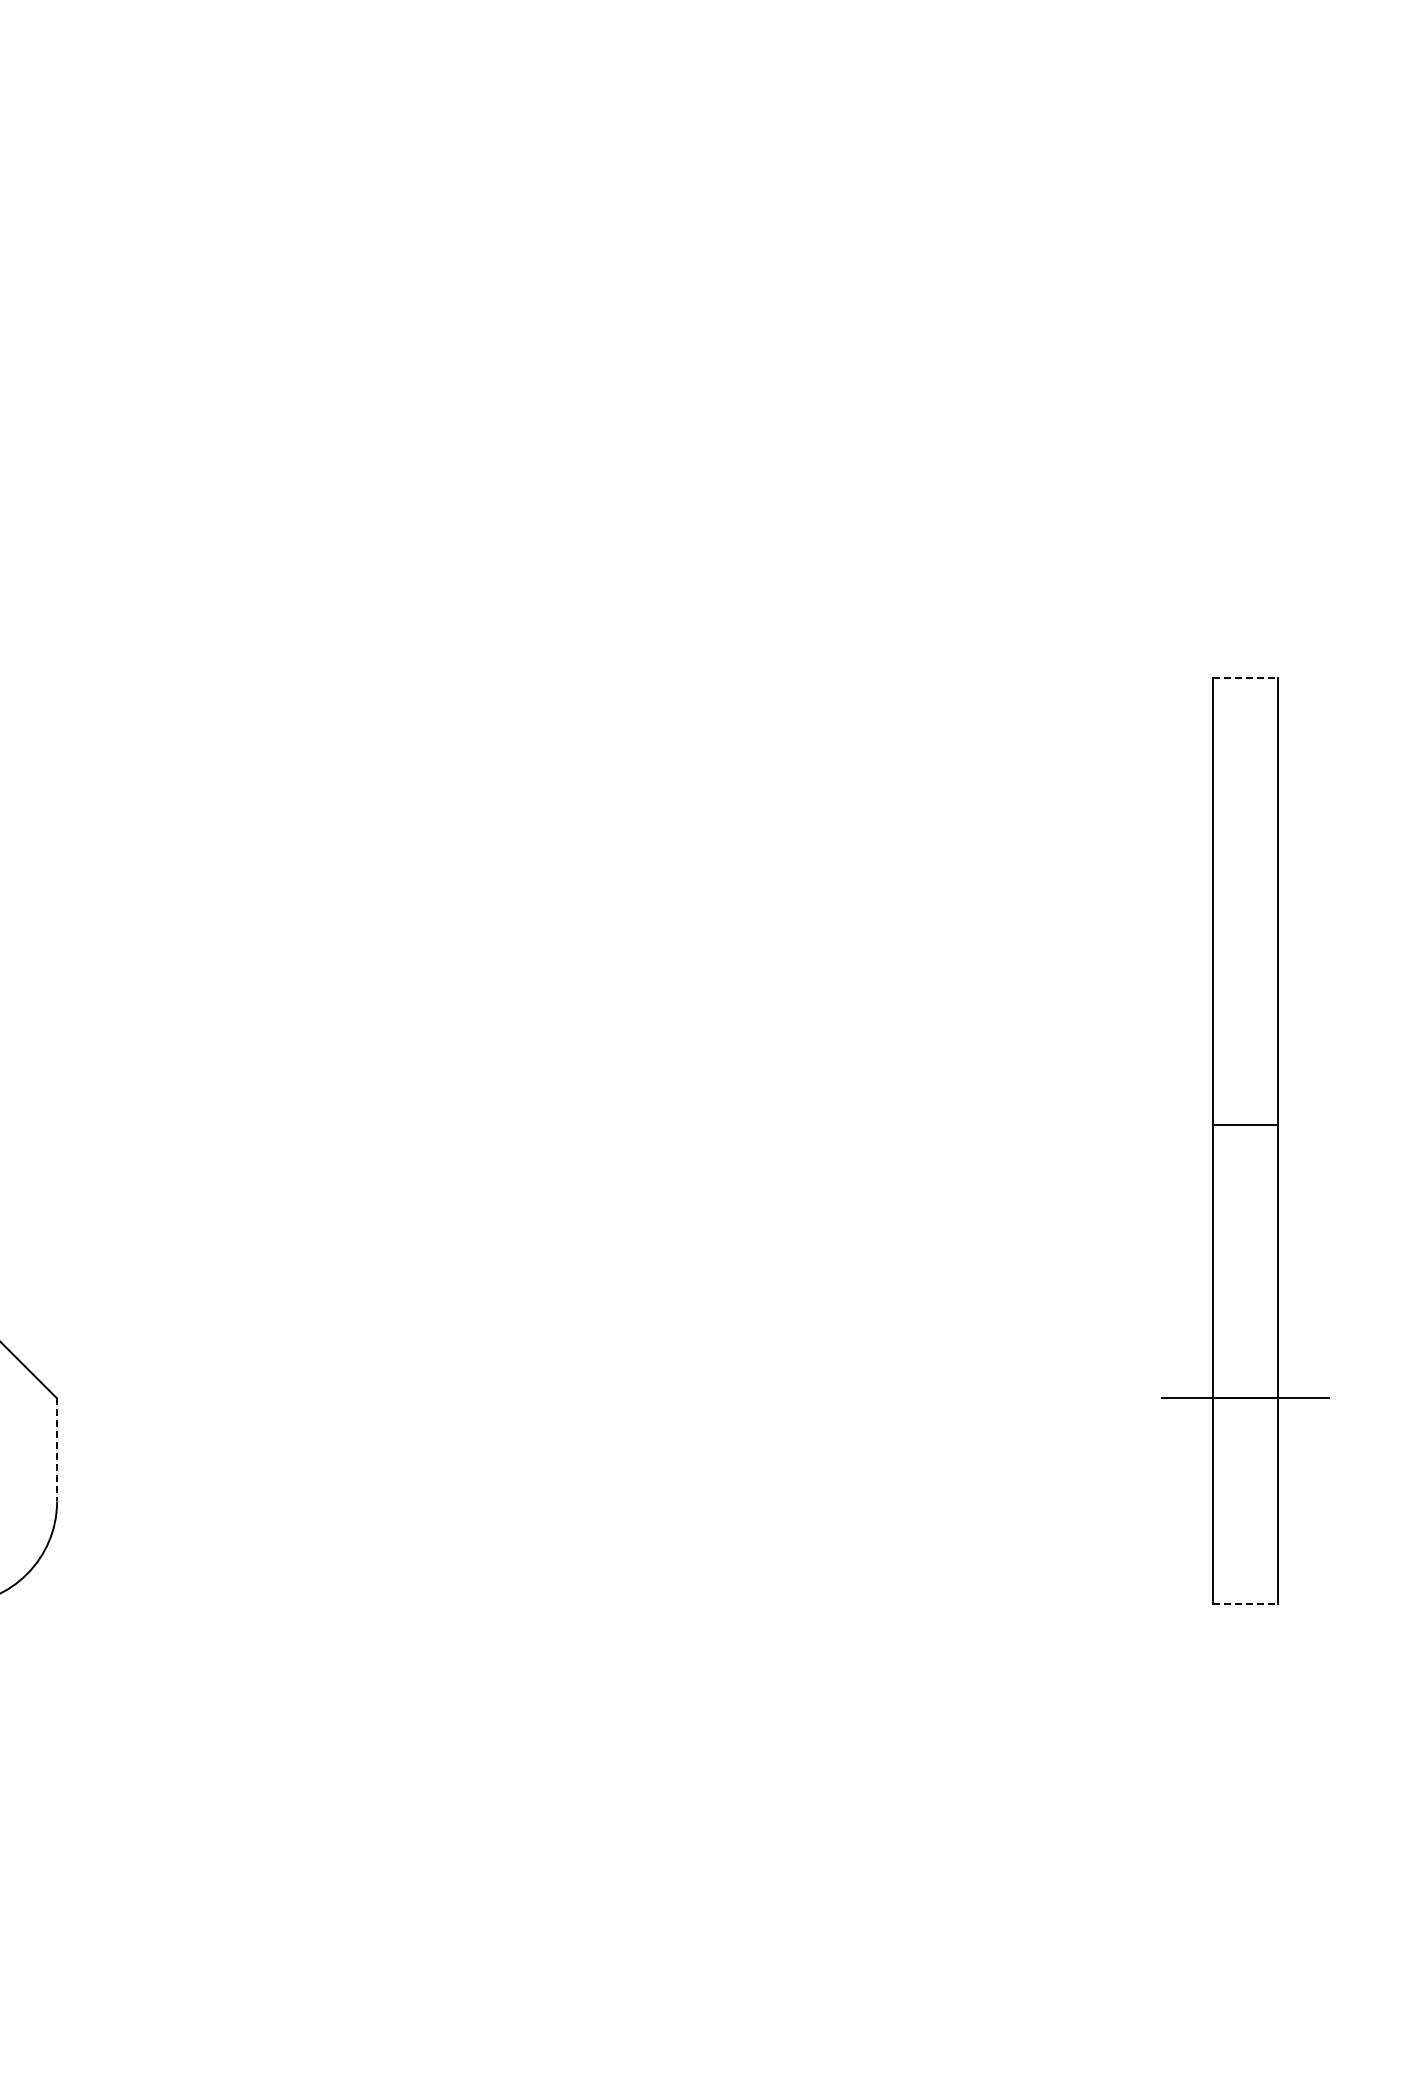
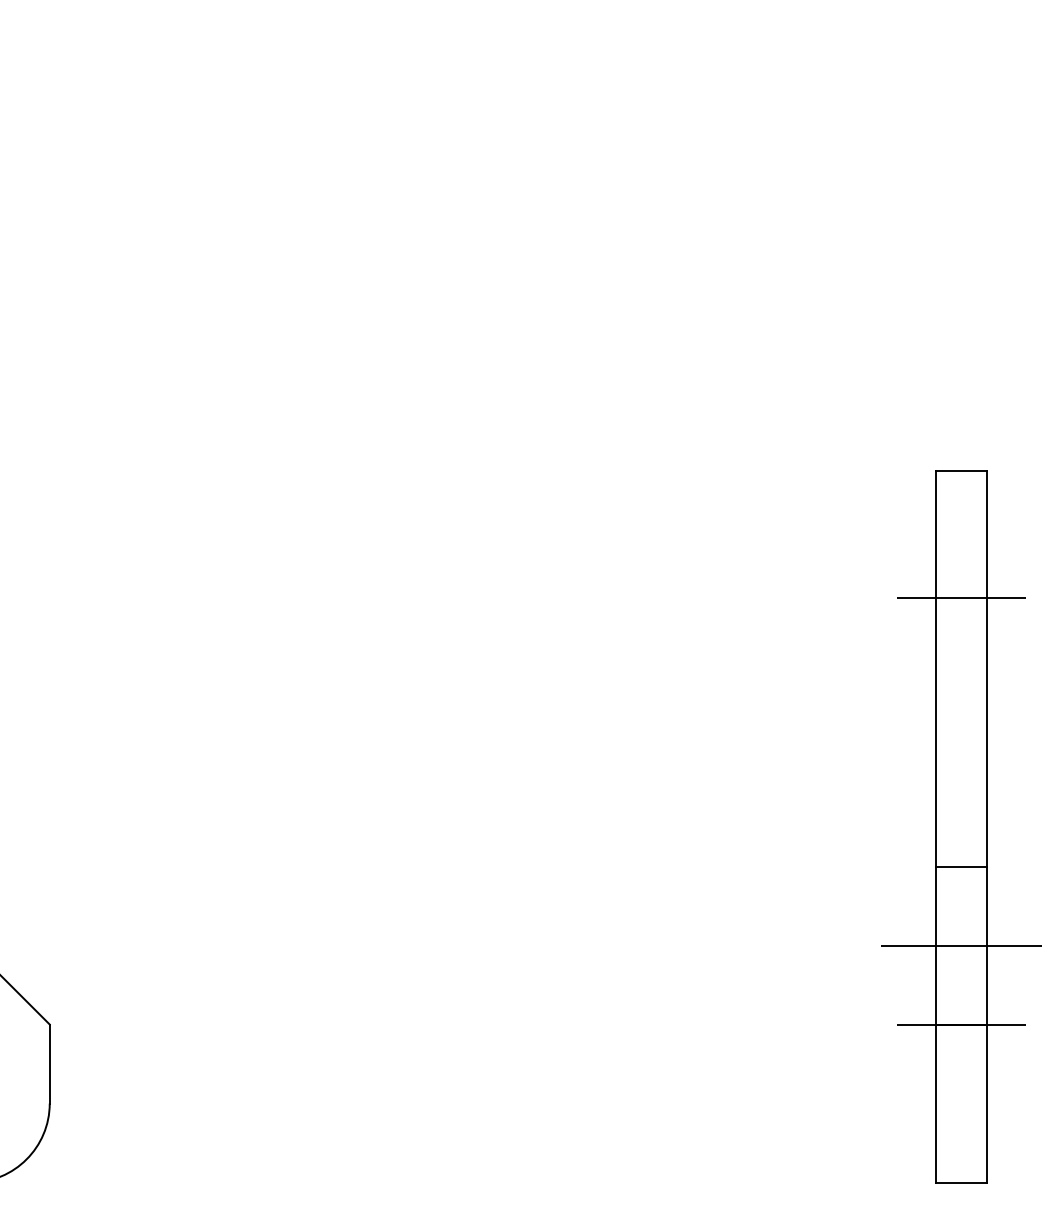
line: (1245, 677) -> (961, 471), dashed -> solid
line: (1245, 842) -> (961, 597), added
line: (1245, 1125) -> (961, 866), moved
line: (1245, 1295) -> (961, 945), added
line: (57, 1450) -> (50, 1064), dashed -> solid
line: (1245, 1604) -> (961, 1182), dashed -> solid

